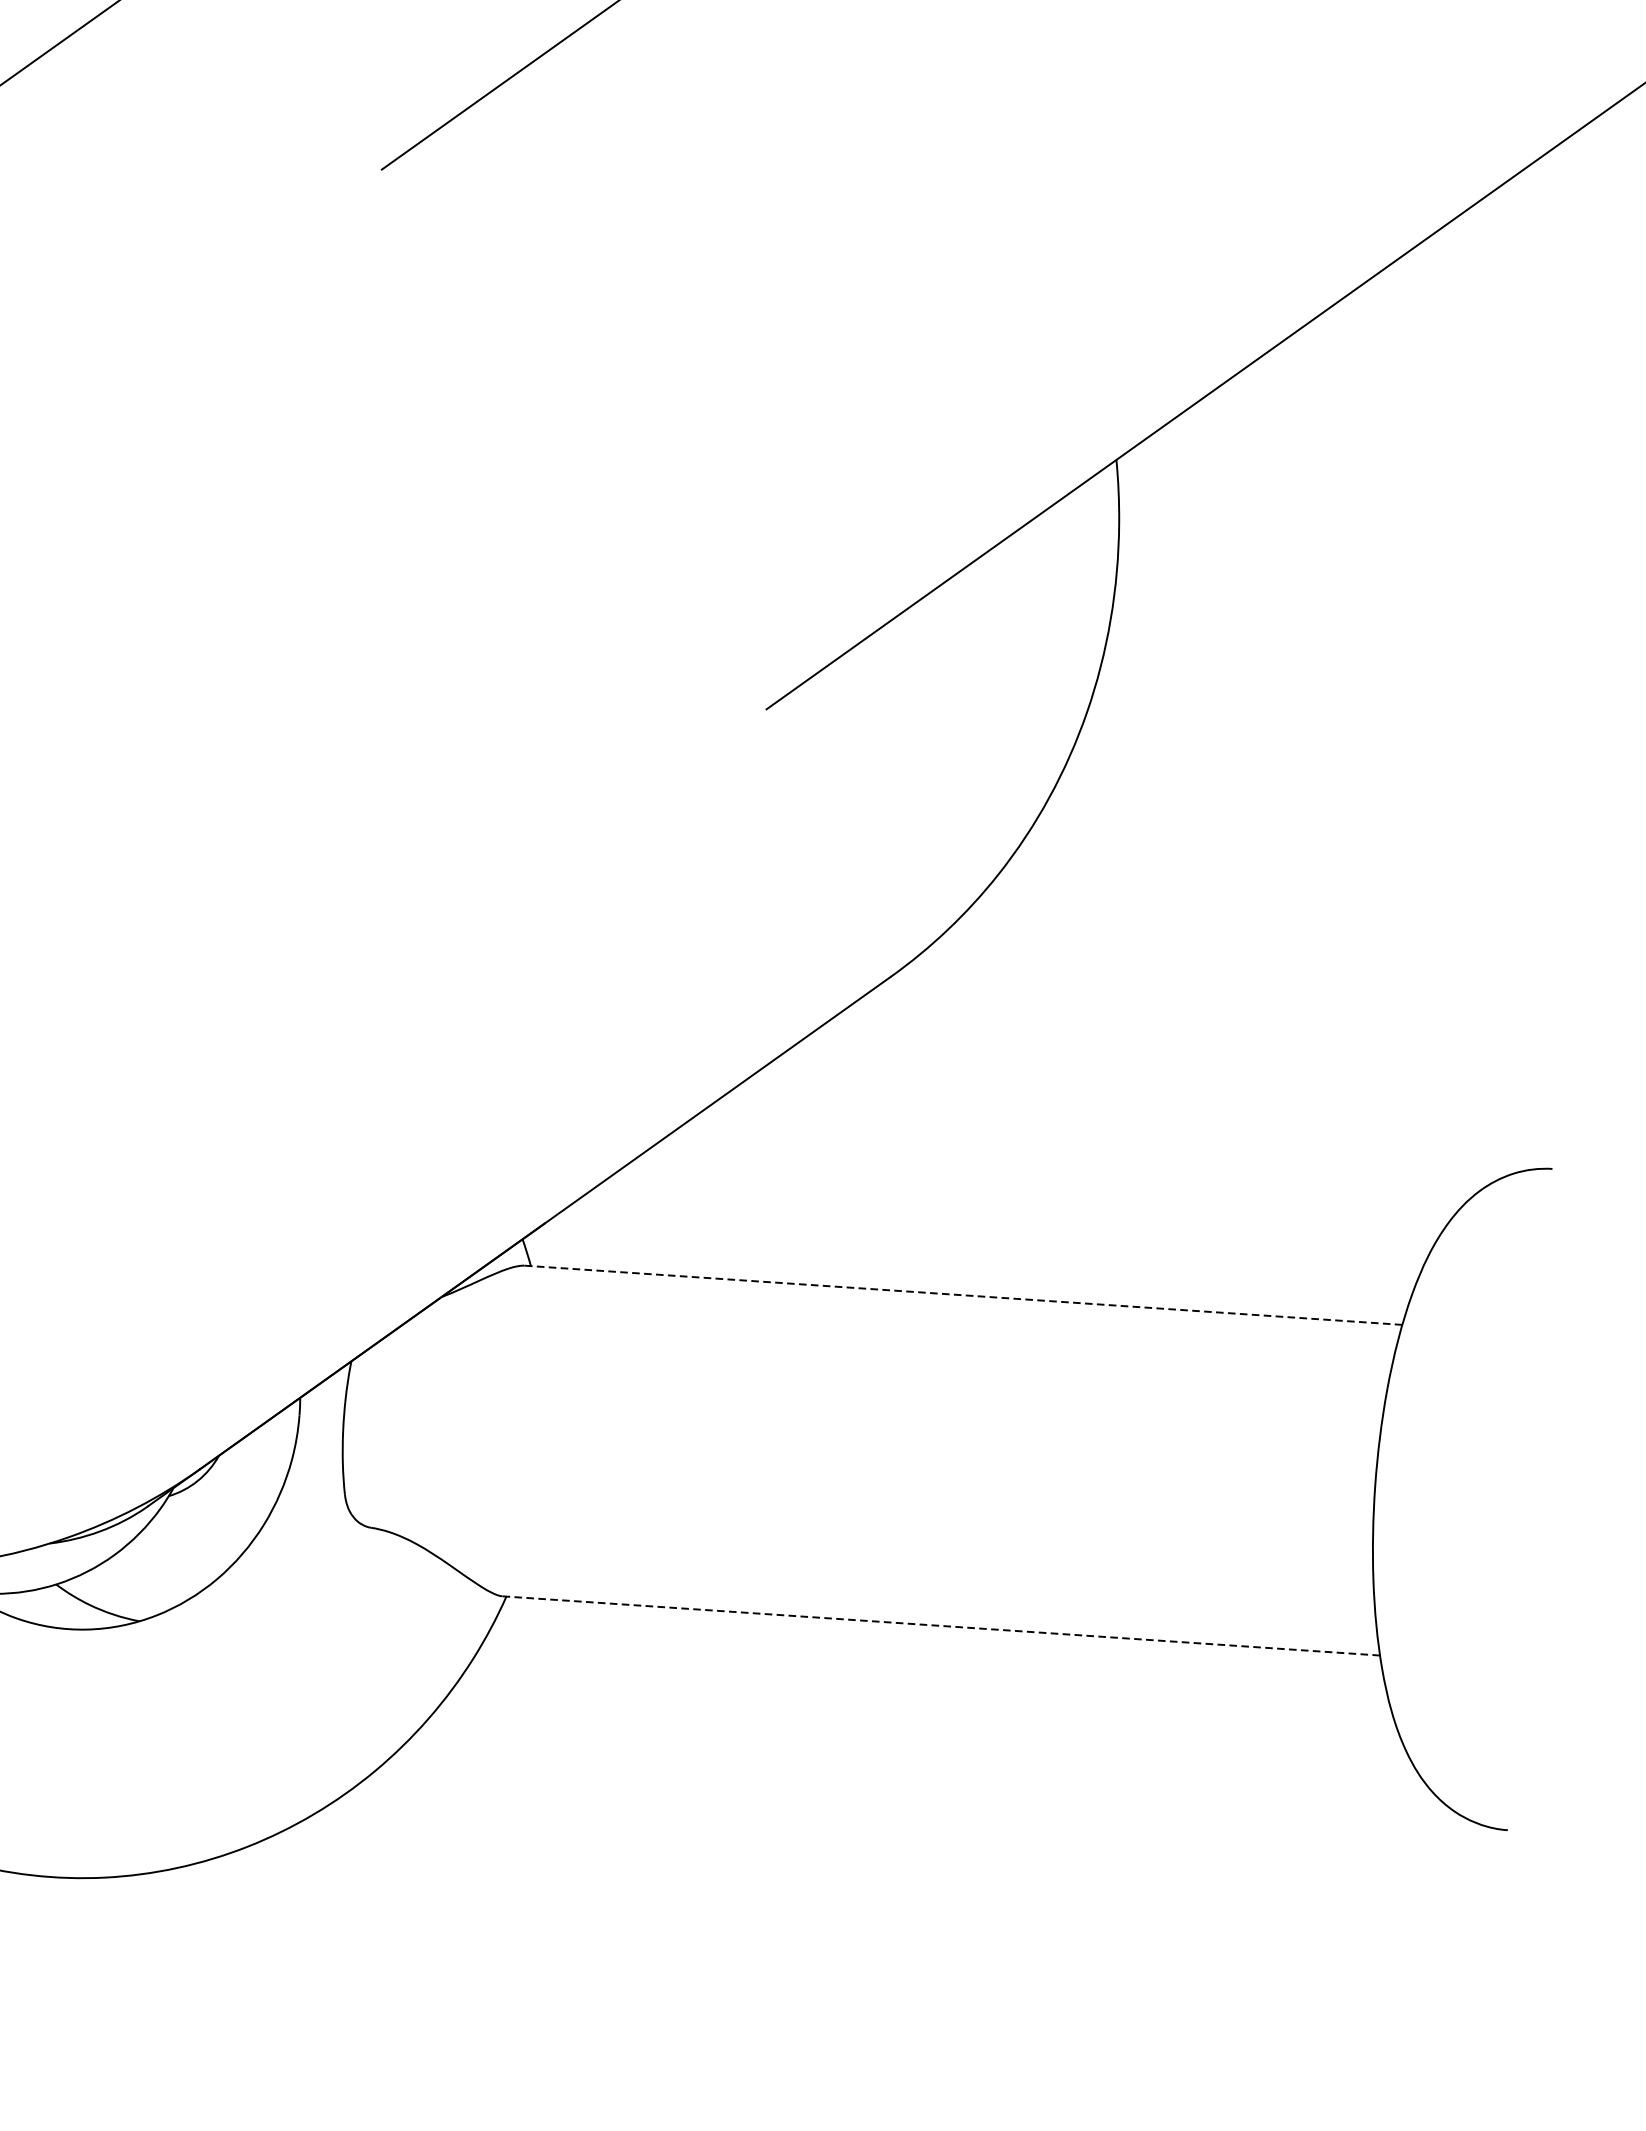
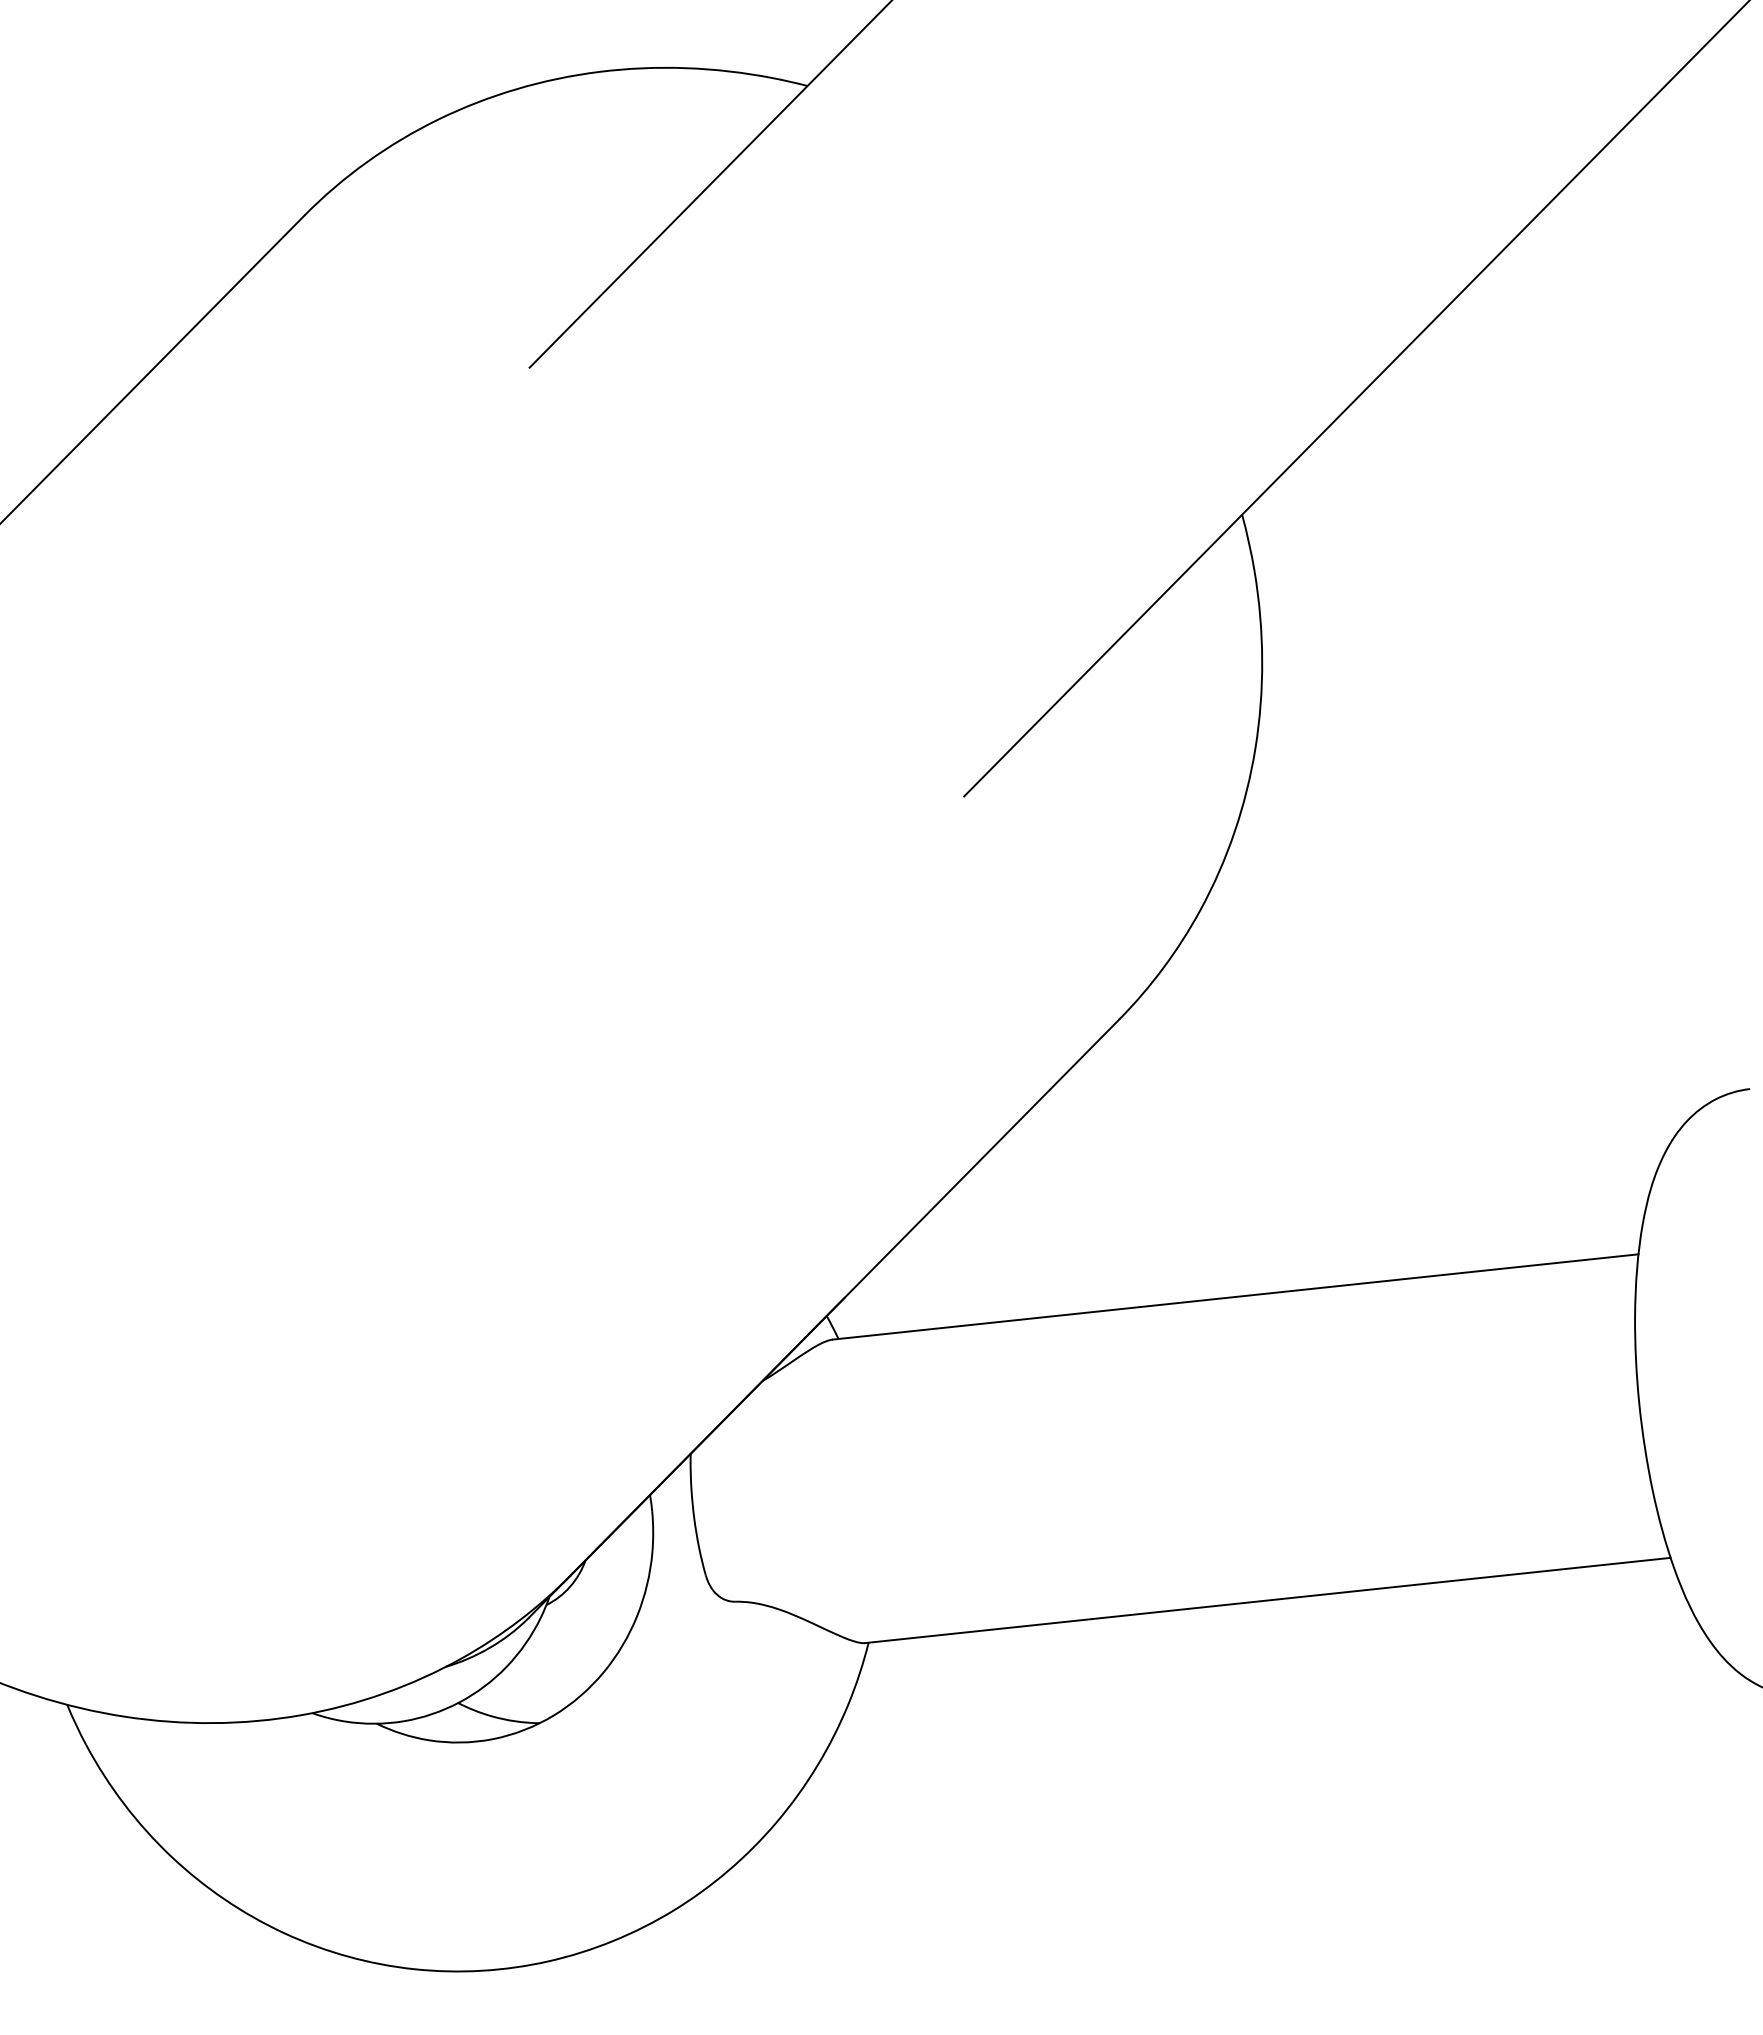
line: (963, 1295) -> (1235, 1297), dashed -> solid
line: (940, 1625) -> (1267, 1600), dashed -> solid

